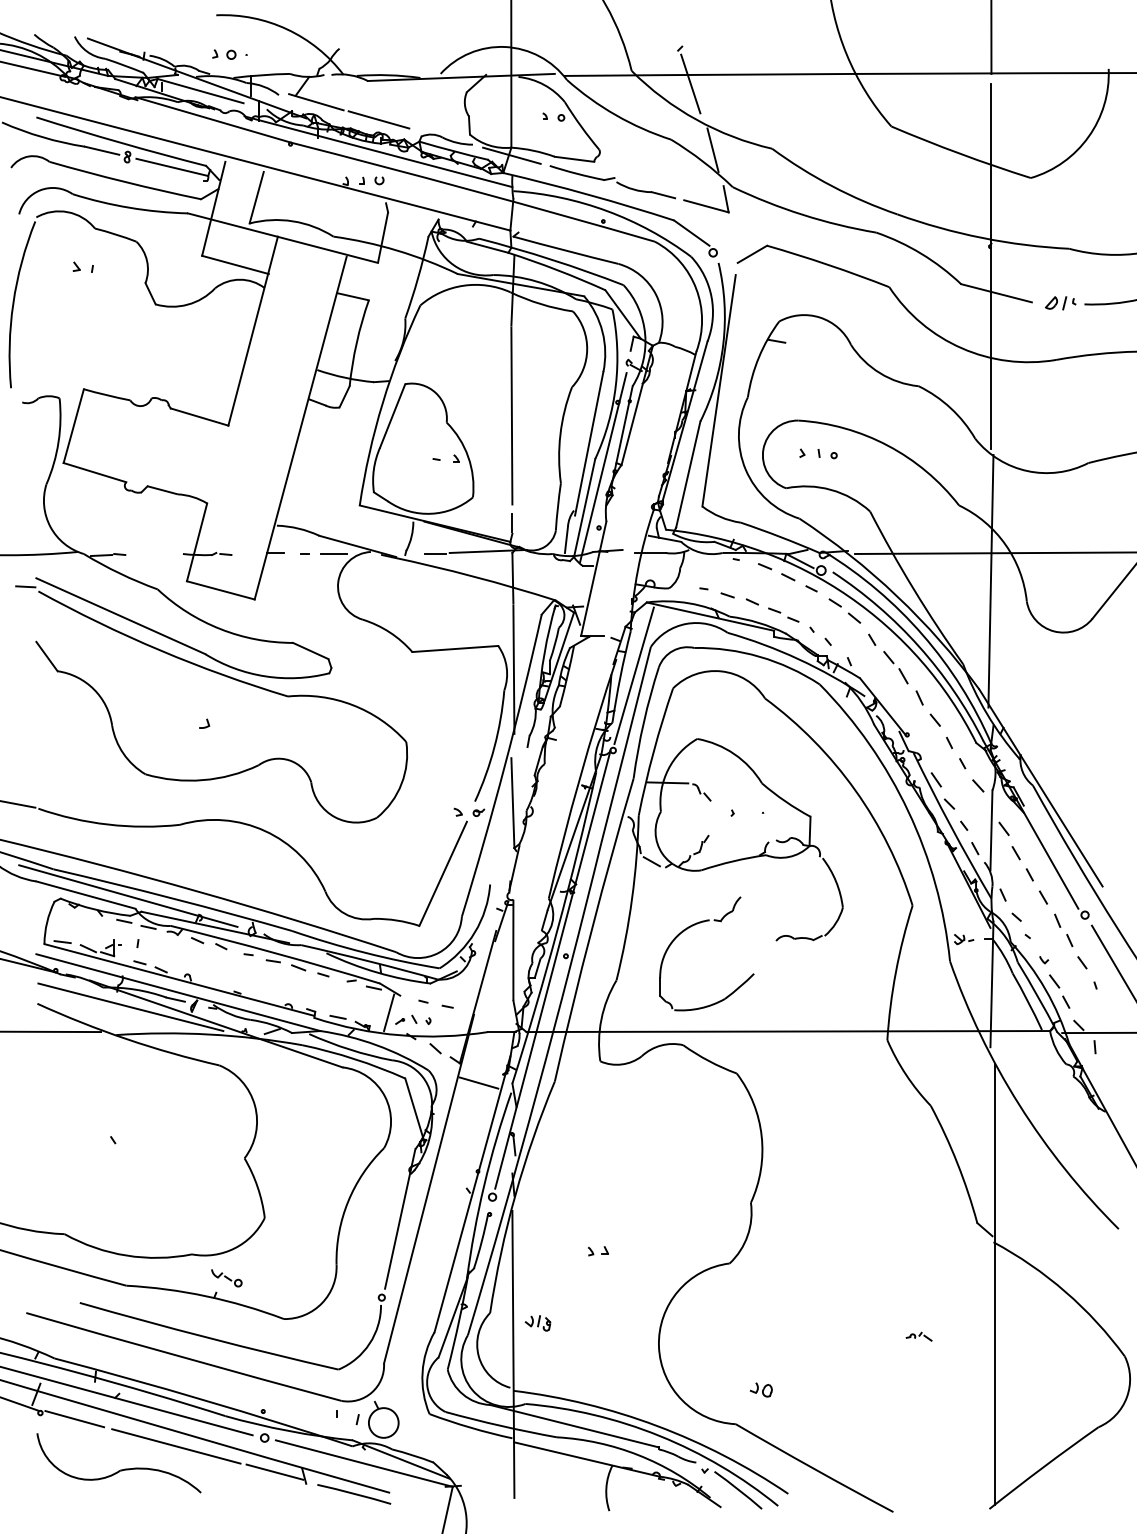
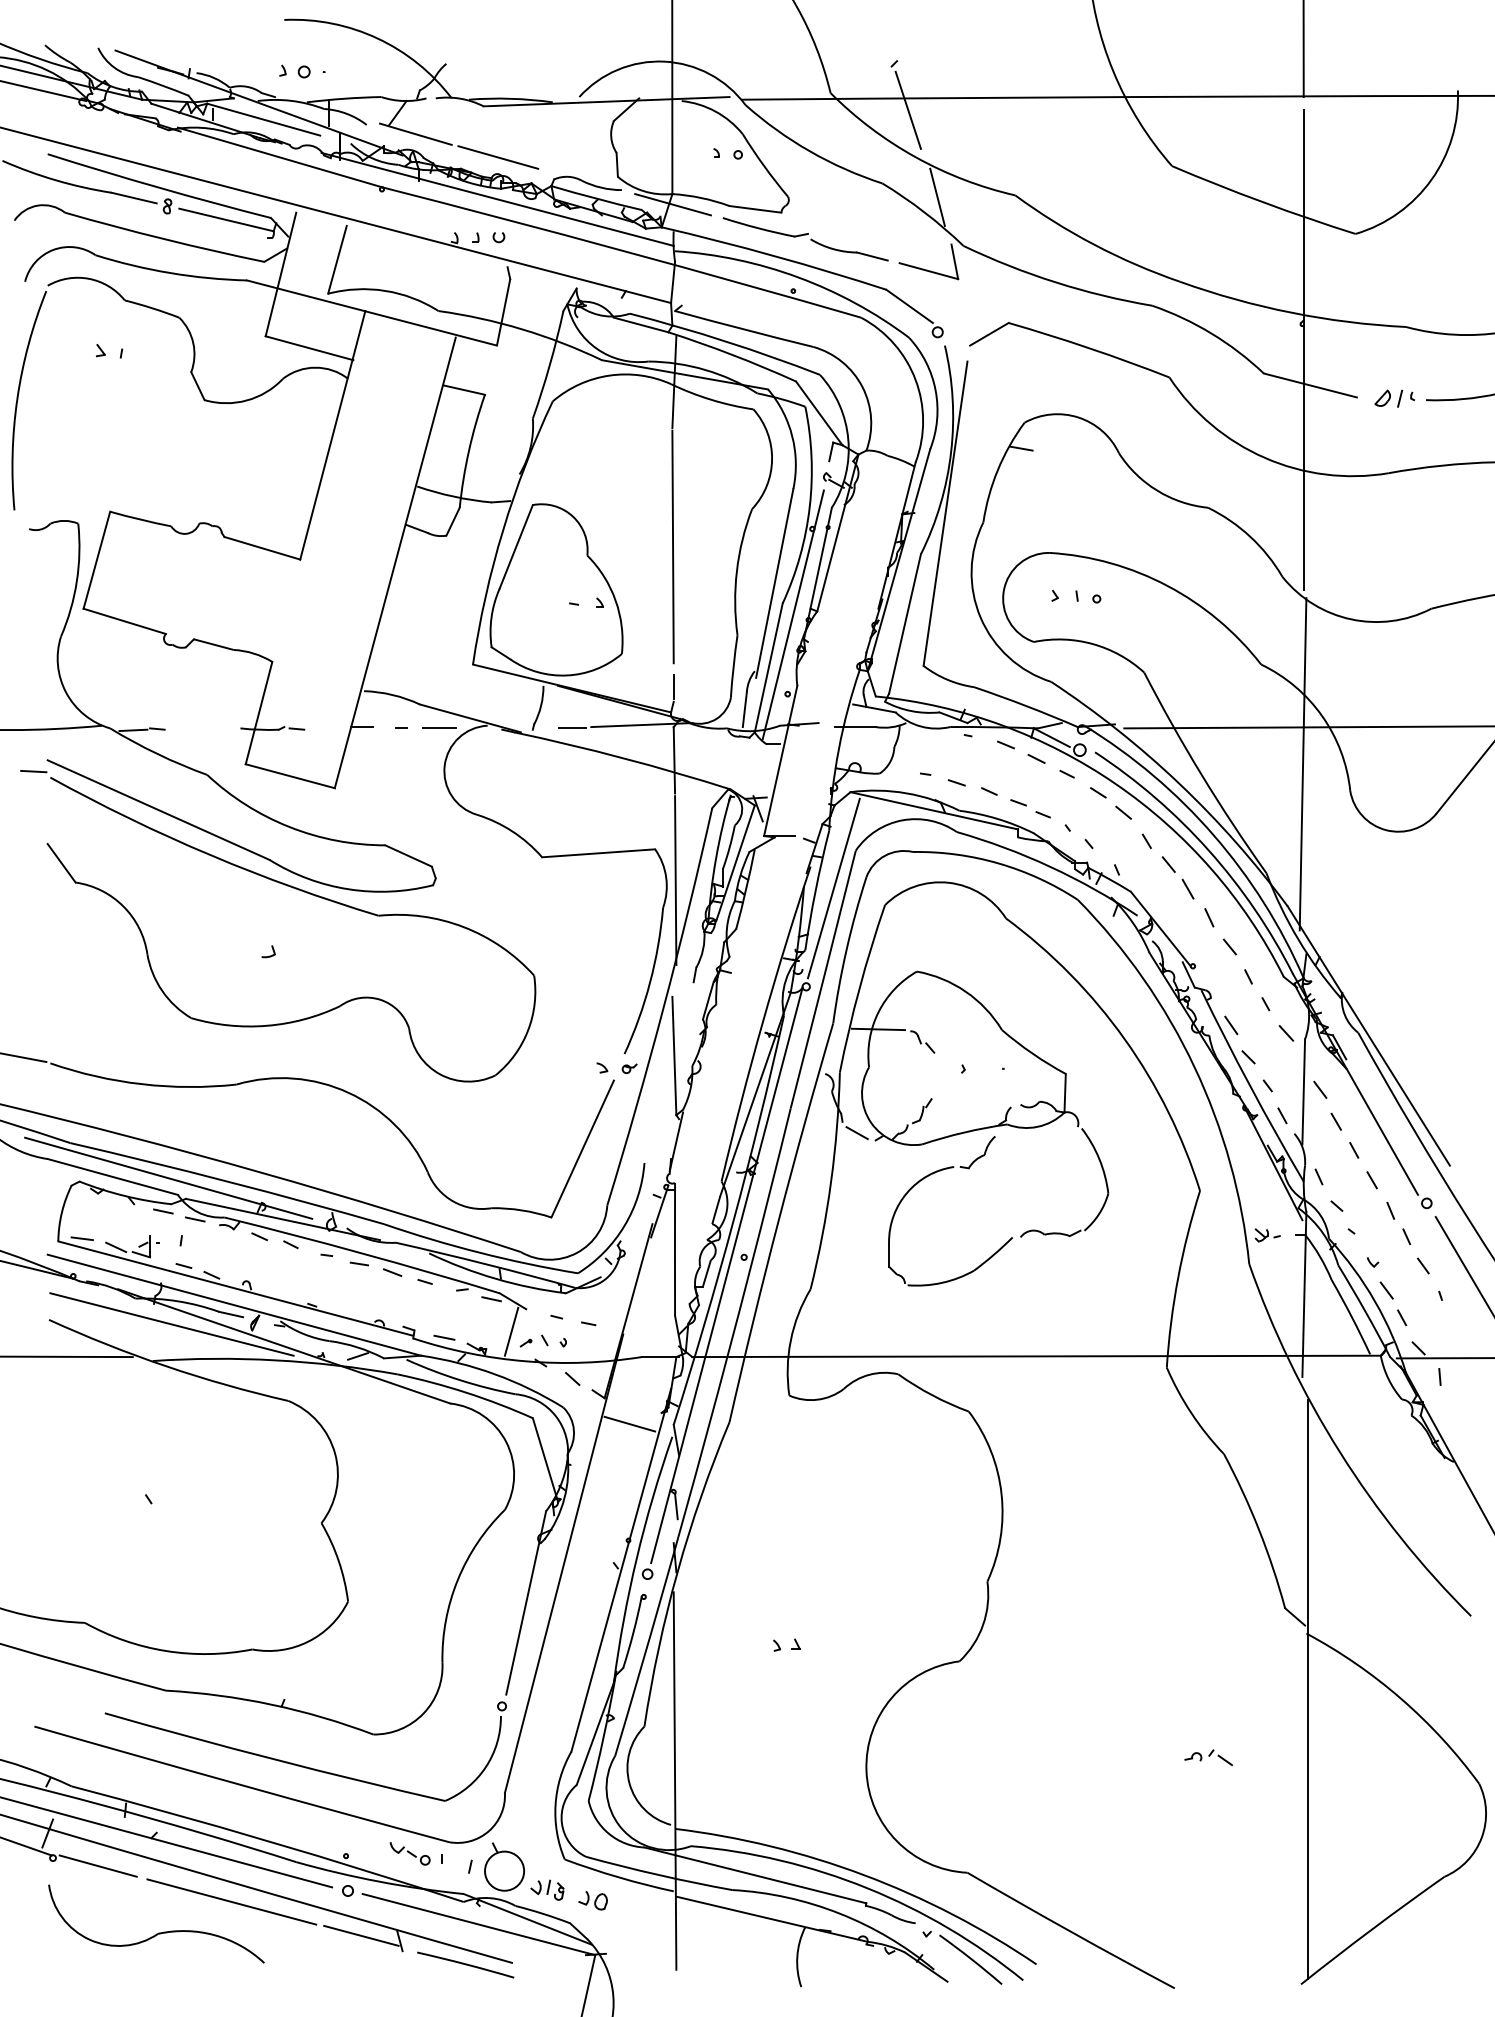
part: (695, 925) -> (935, 1173), moved
part: (226, 1277) -> (409, 1853), moved
part: (538, 1322) -> (547, 1889), moved
part: (919, 1336) -> (1208, 1757), size x1.43
part: (760, 1389) -> (592, 1900), moved

